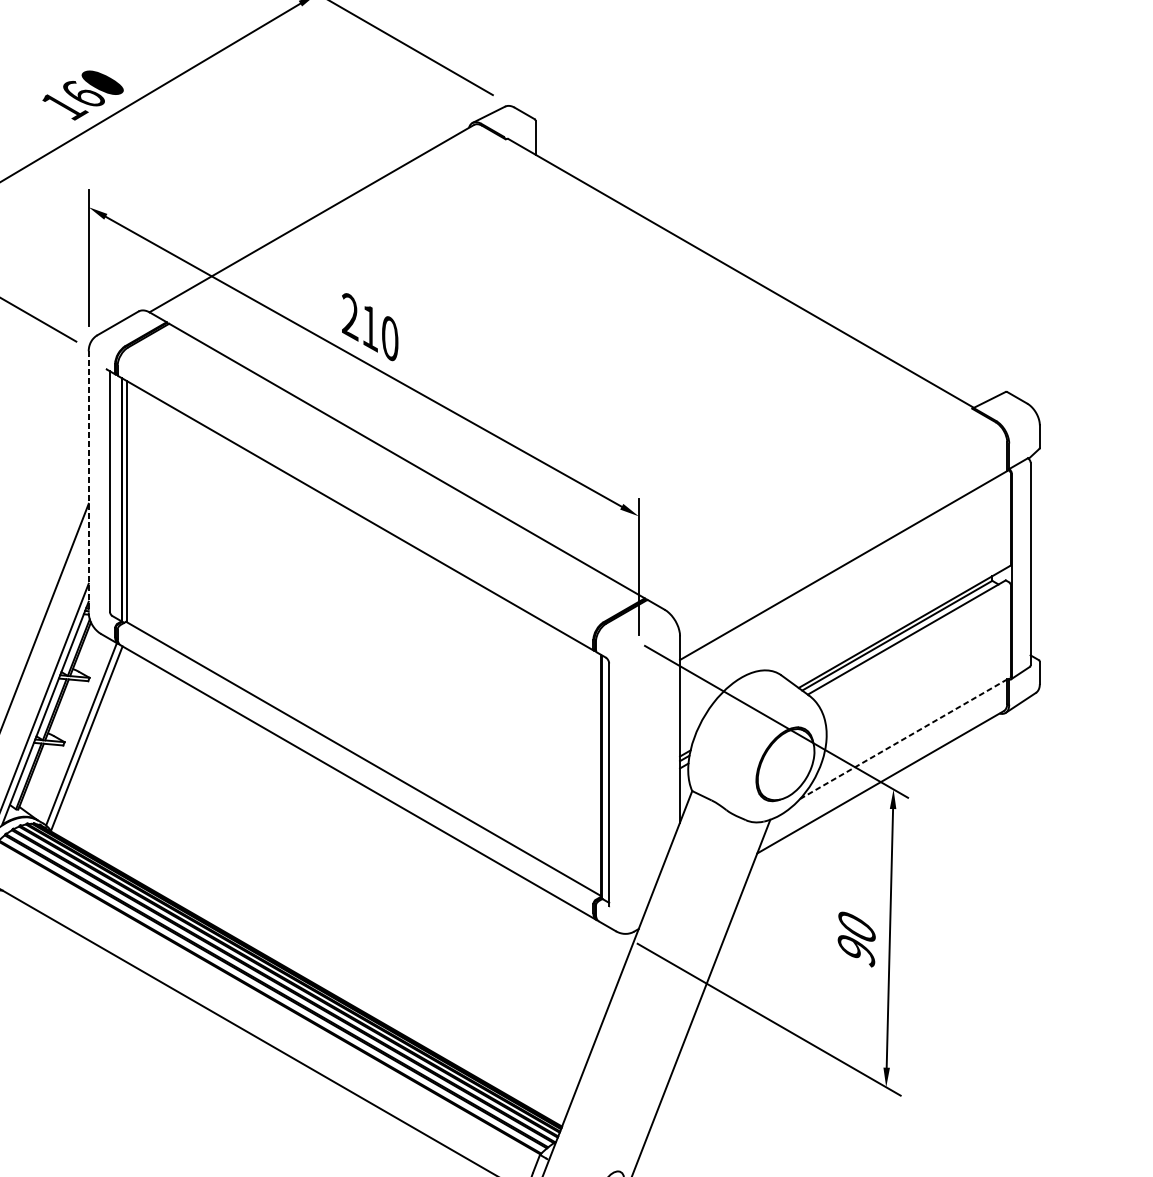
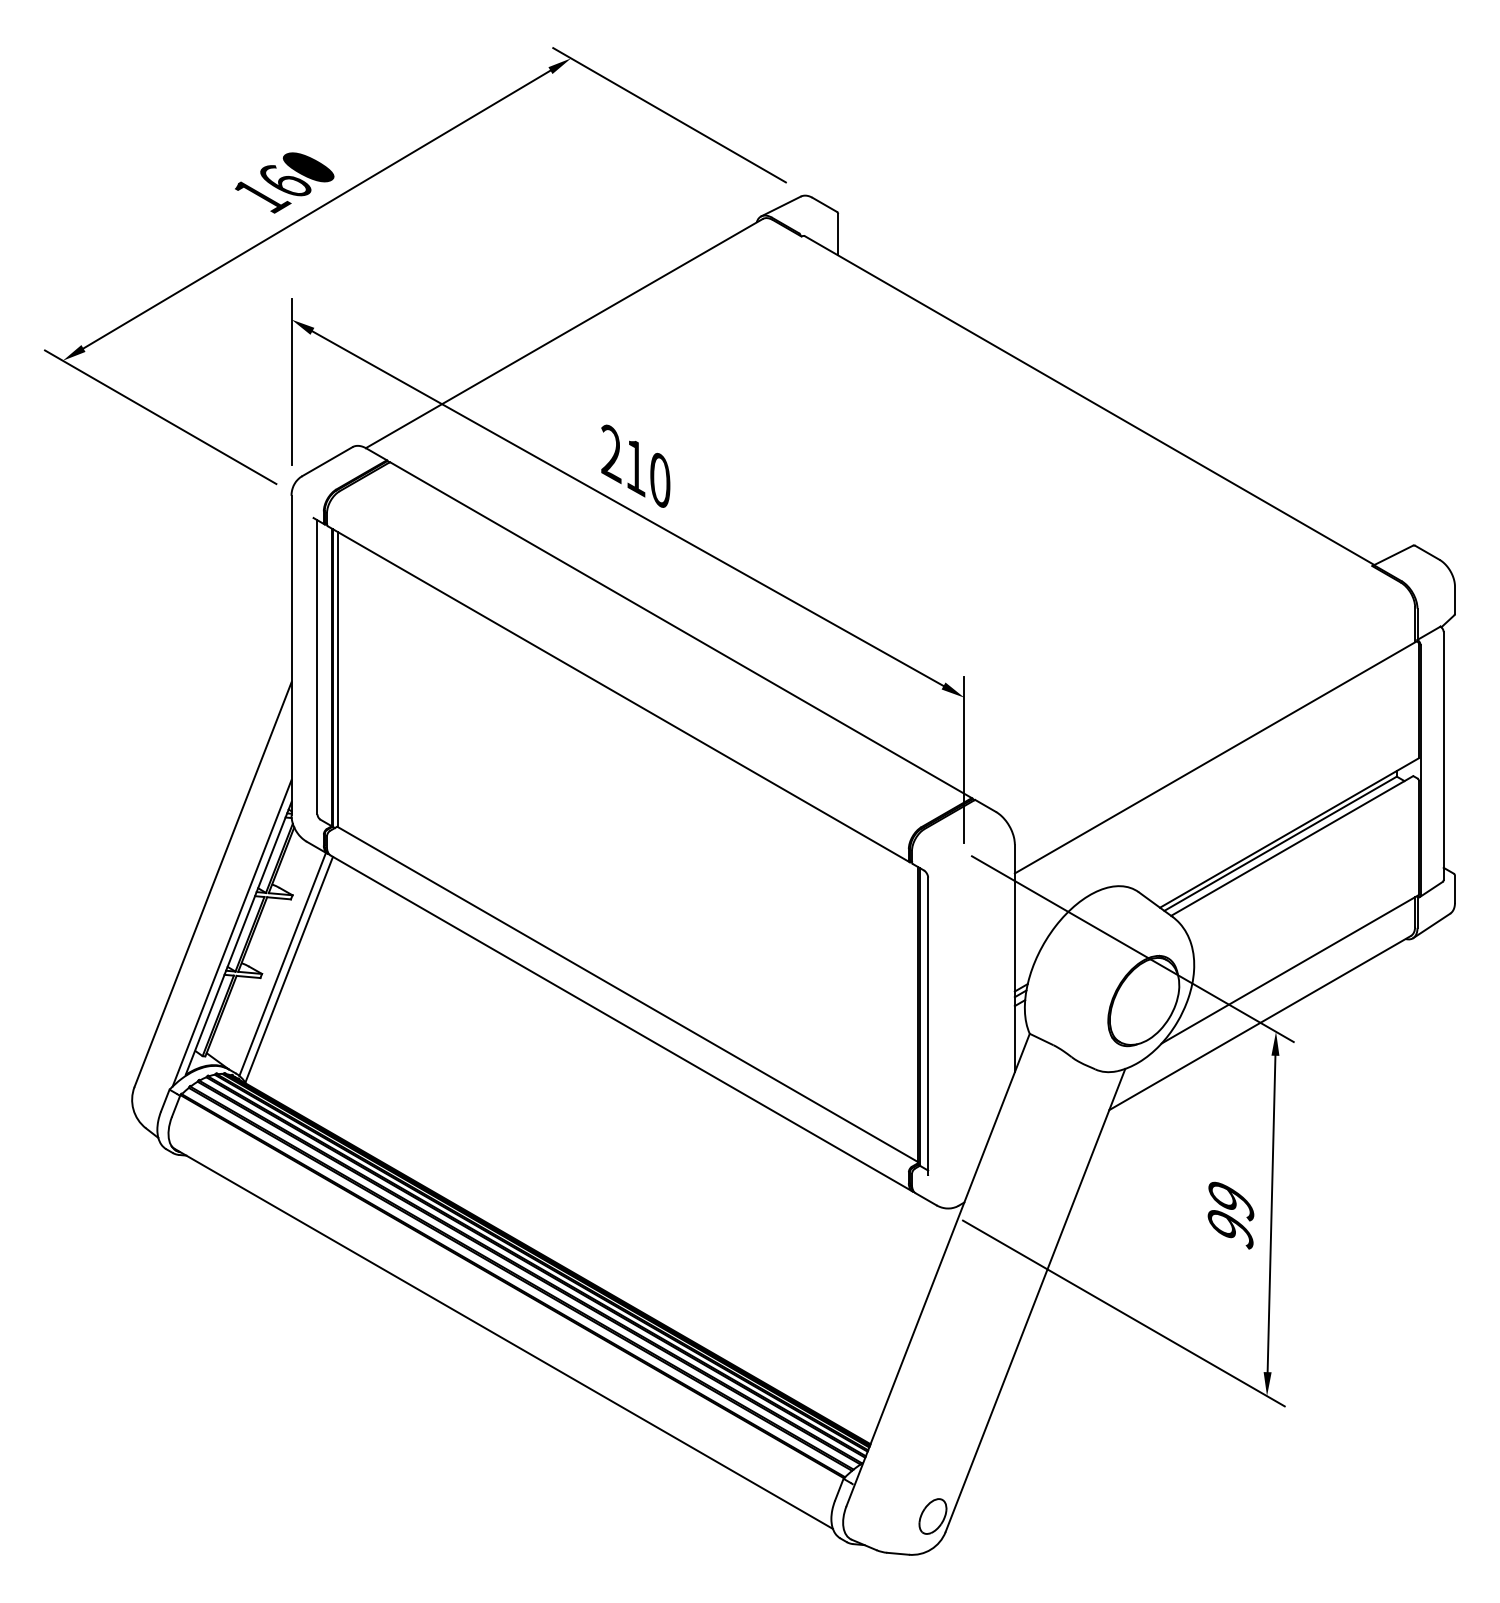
line: (88, 481) -> (291, 655), dashed -> solid
line: (905, 738) -> (1290, 969), dashed -> solid
text: (857, 928) -> (1231, 1201), 90 -> 99

